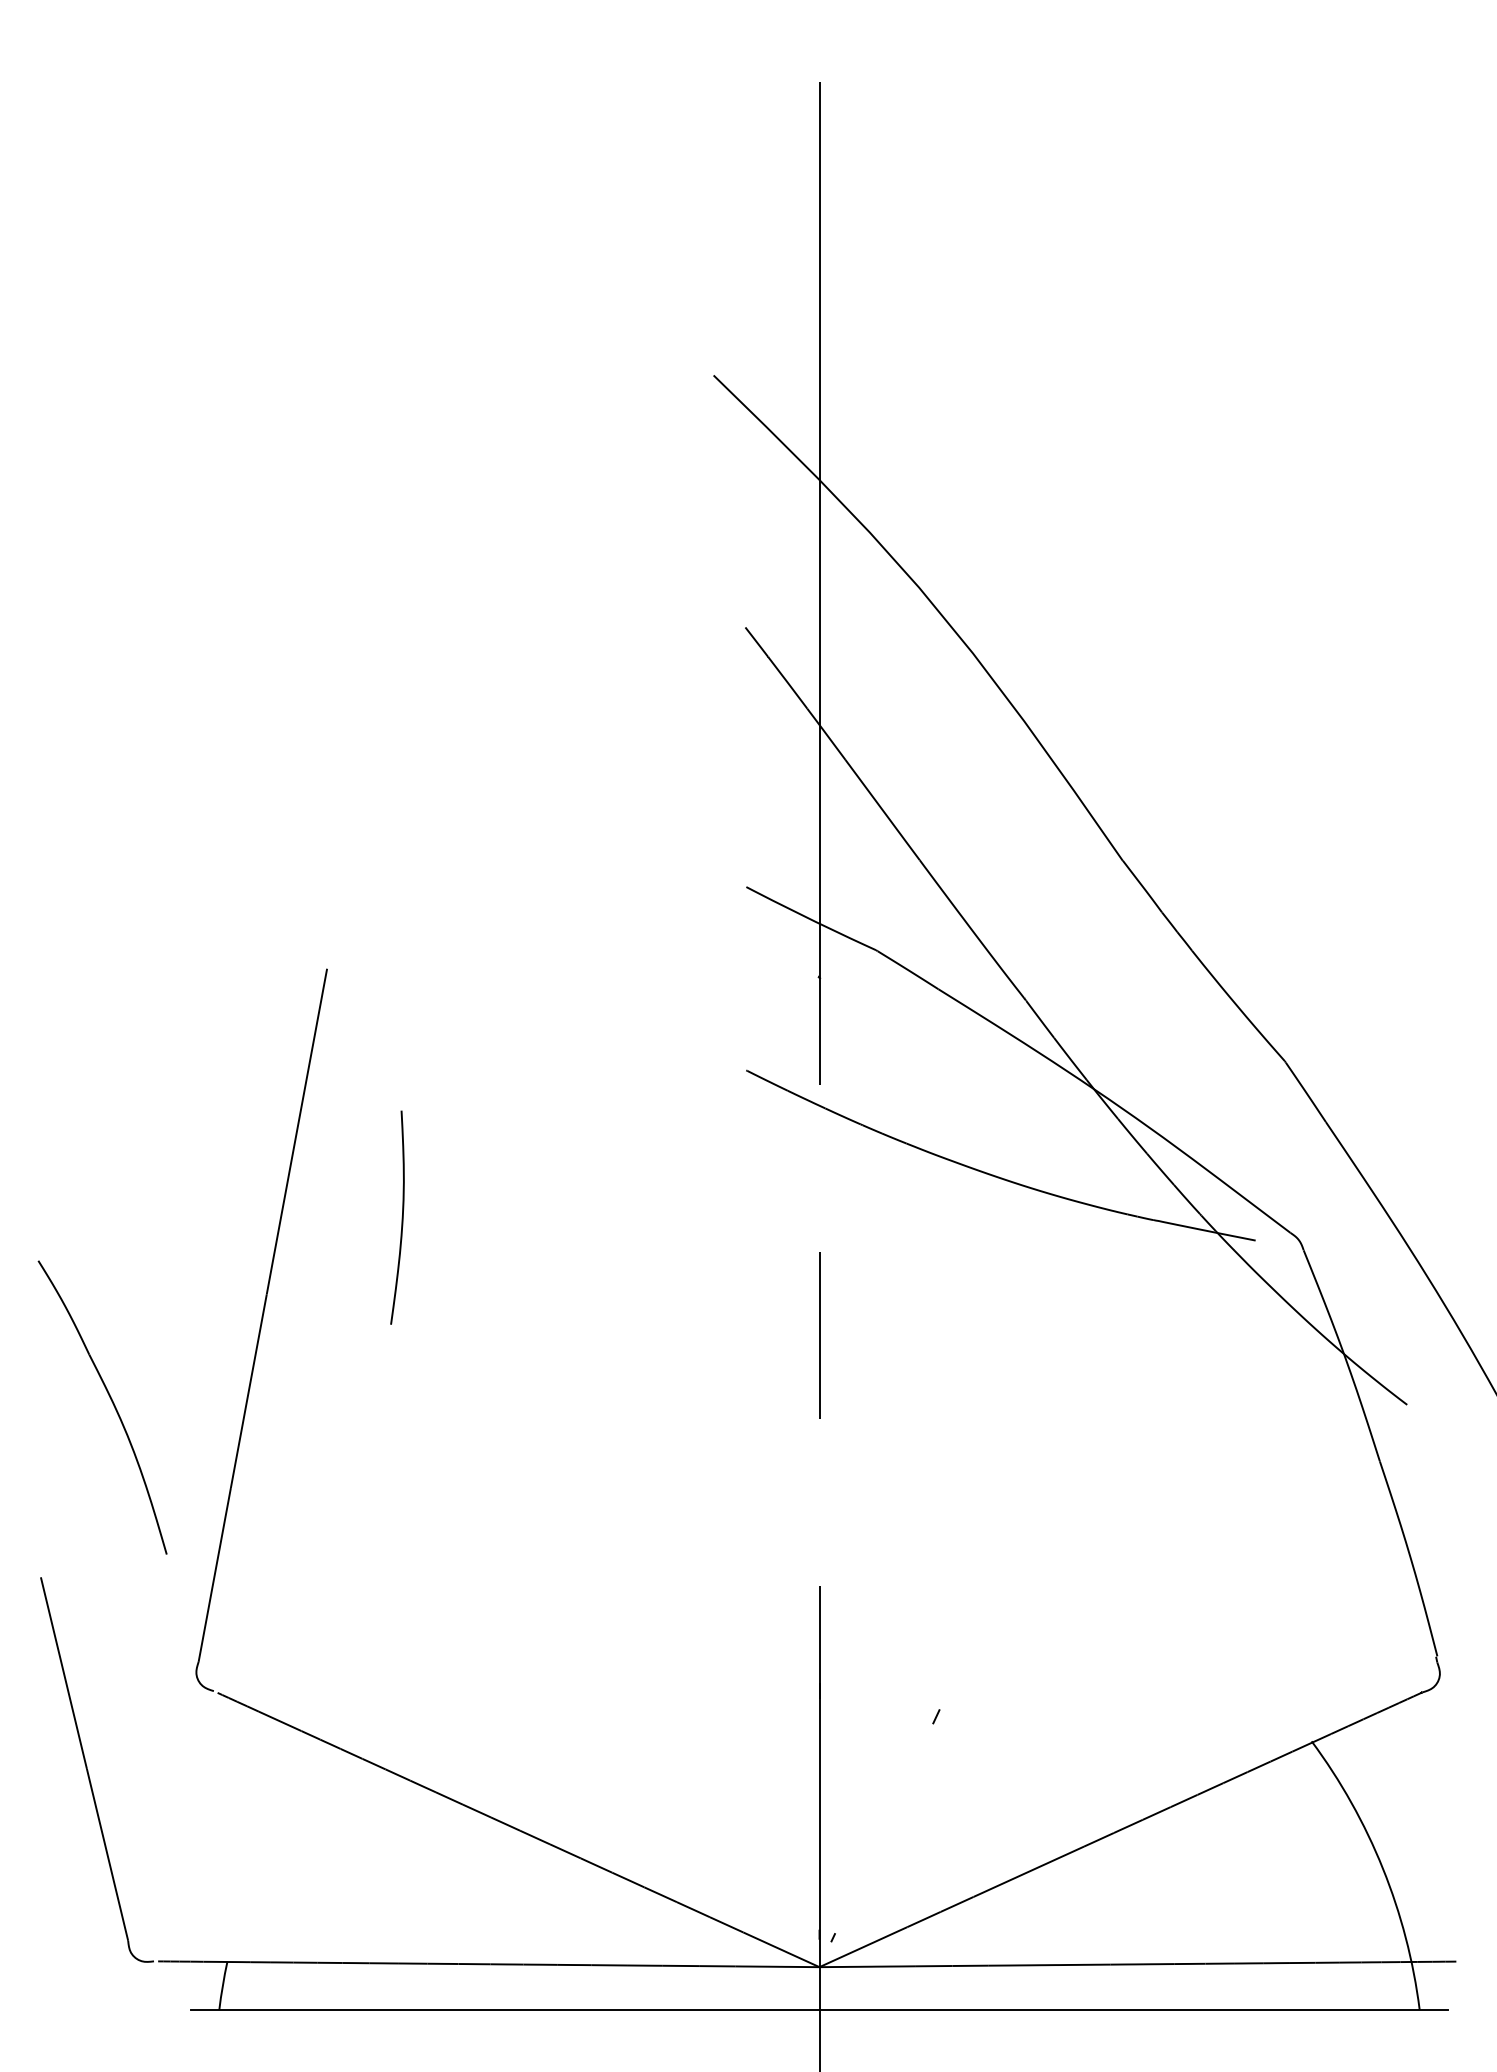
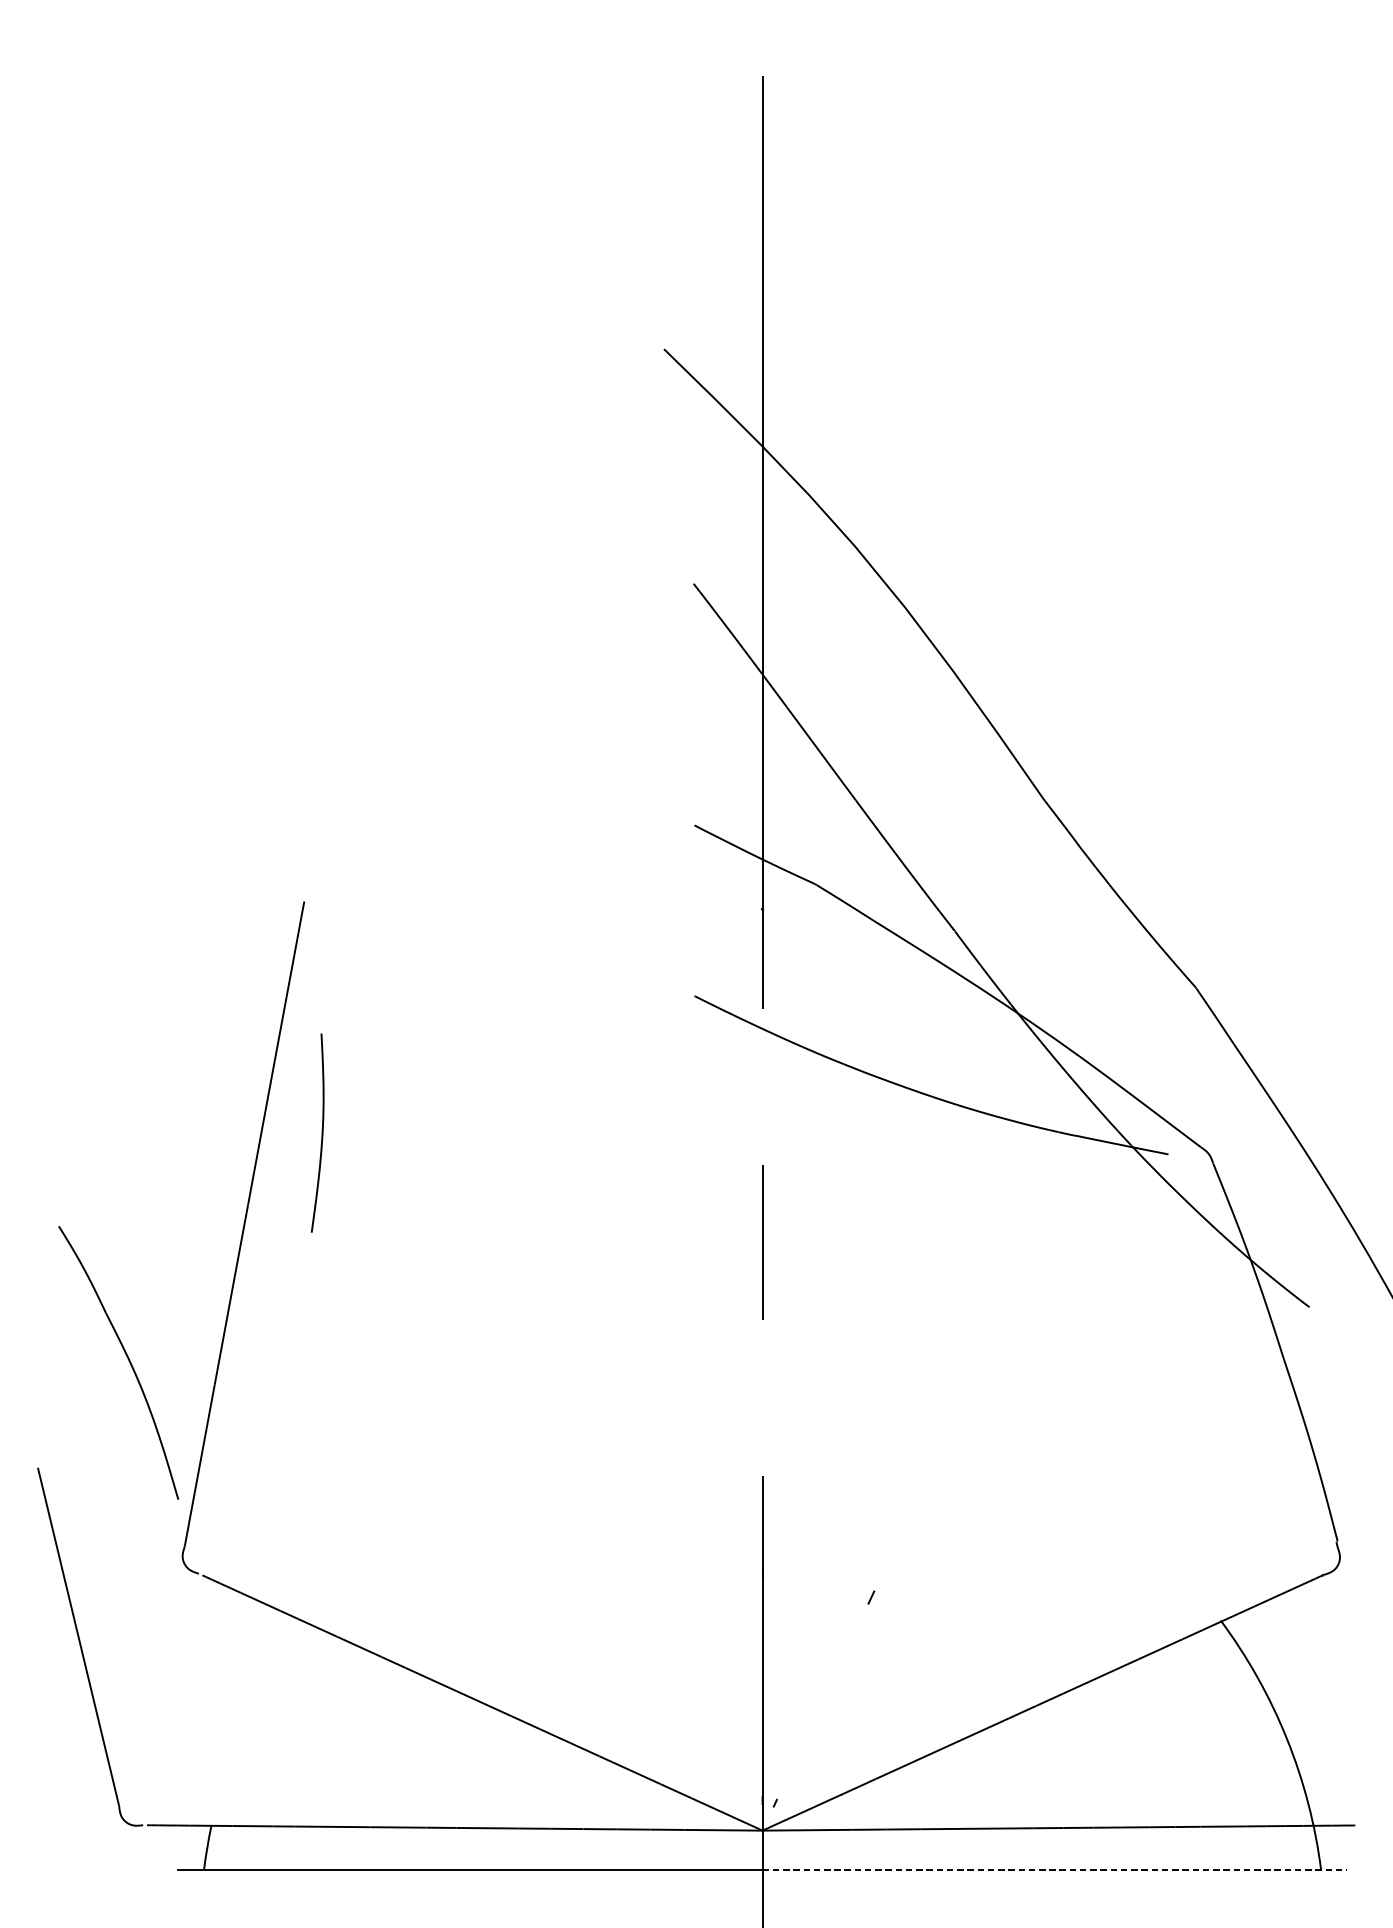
curve: (401, 1217) -> (321, 1132), moved
part: (112, 1404) -> (127, 1360), moved
line: (1134, 2009) -> (1055, 1870), solid -> dashed

